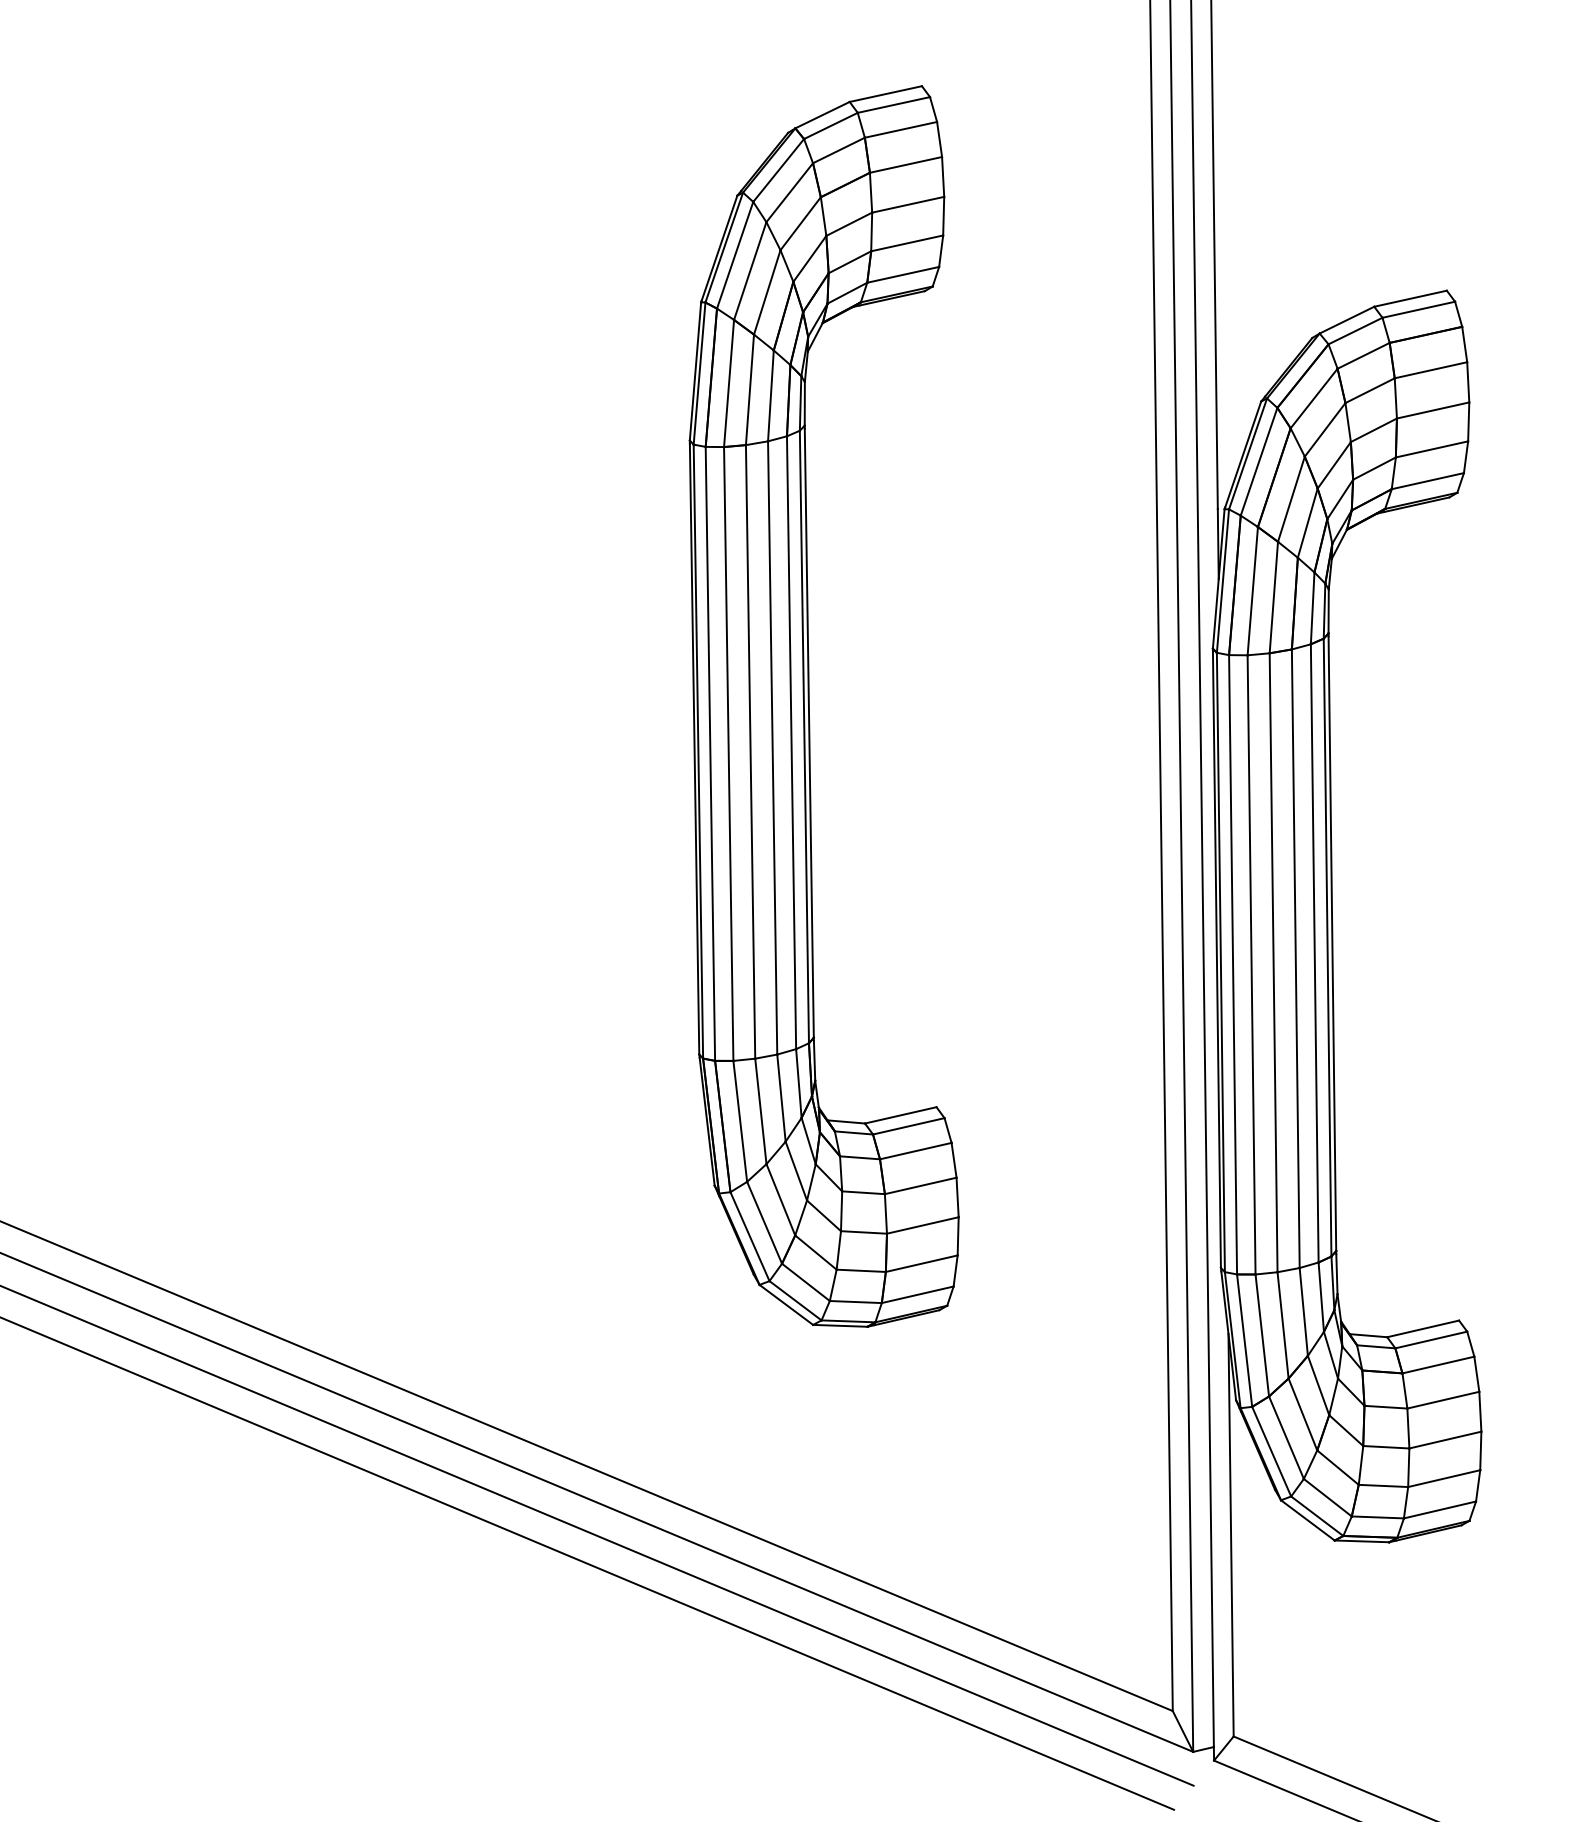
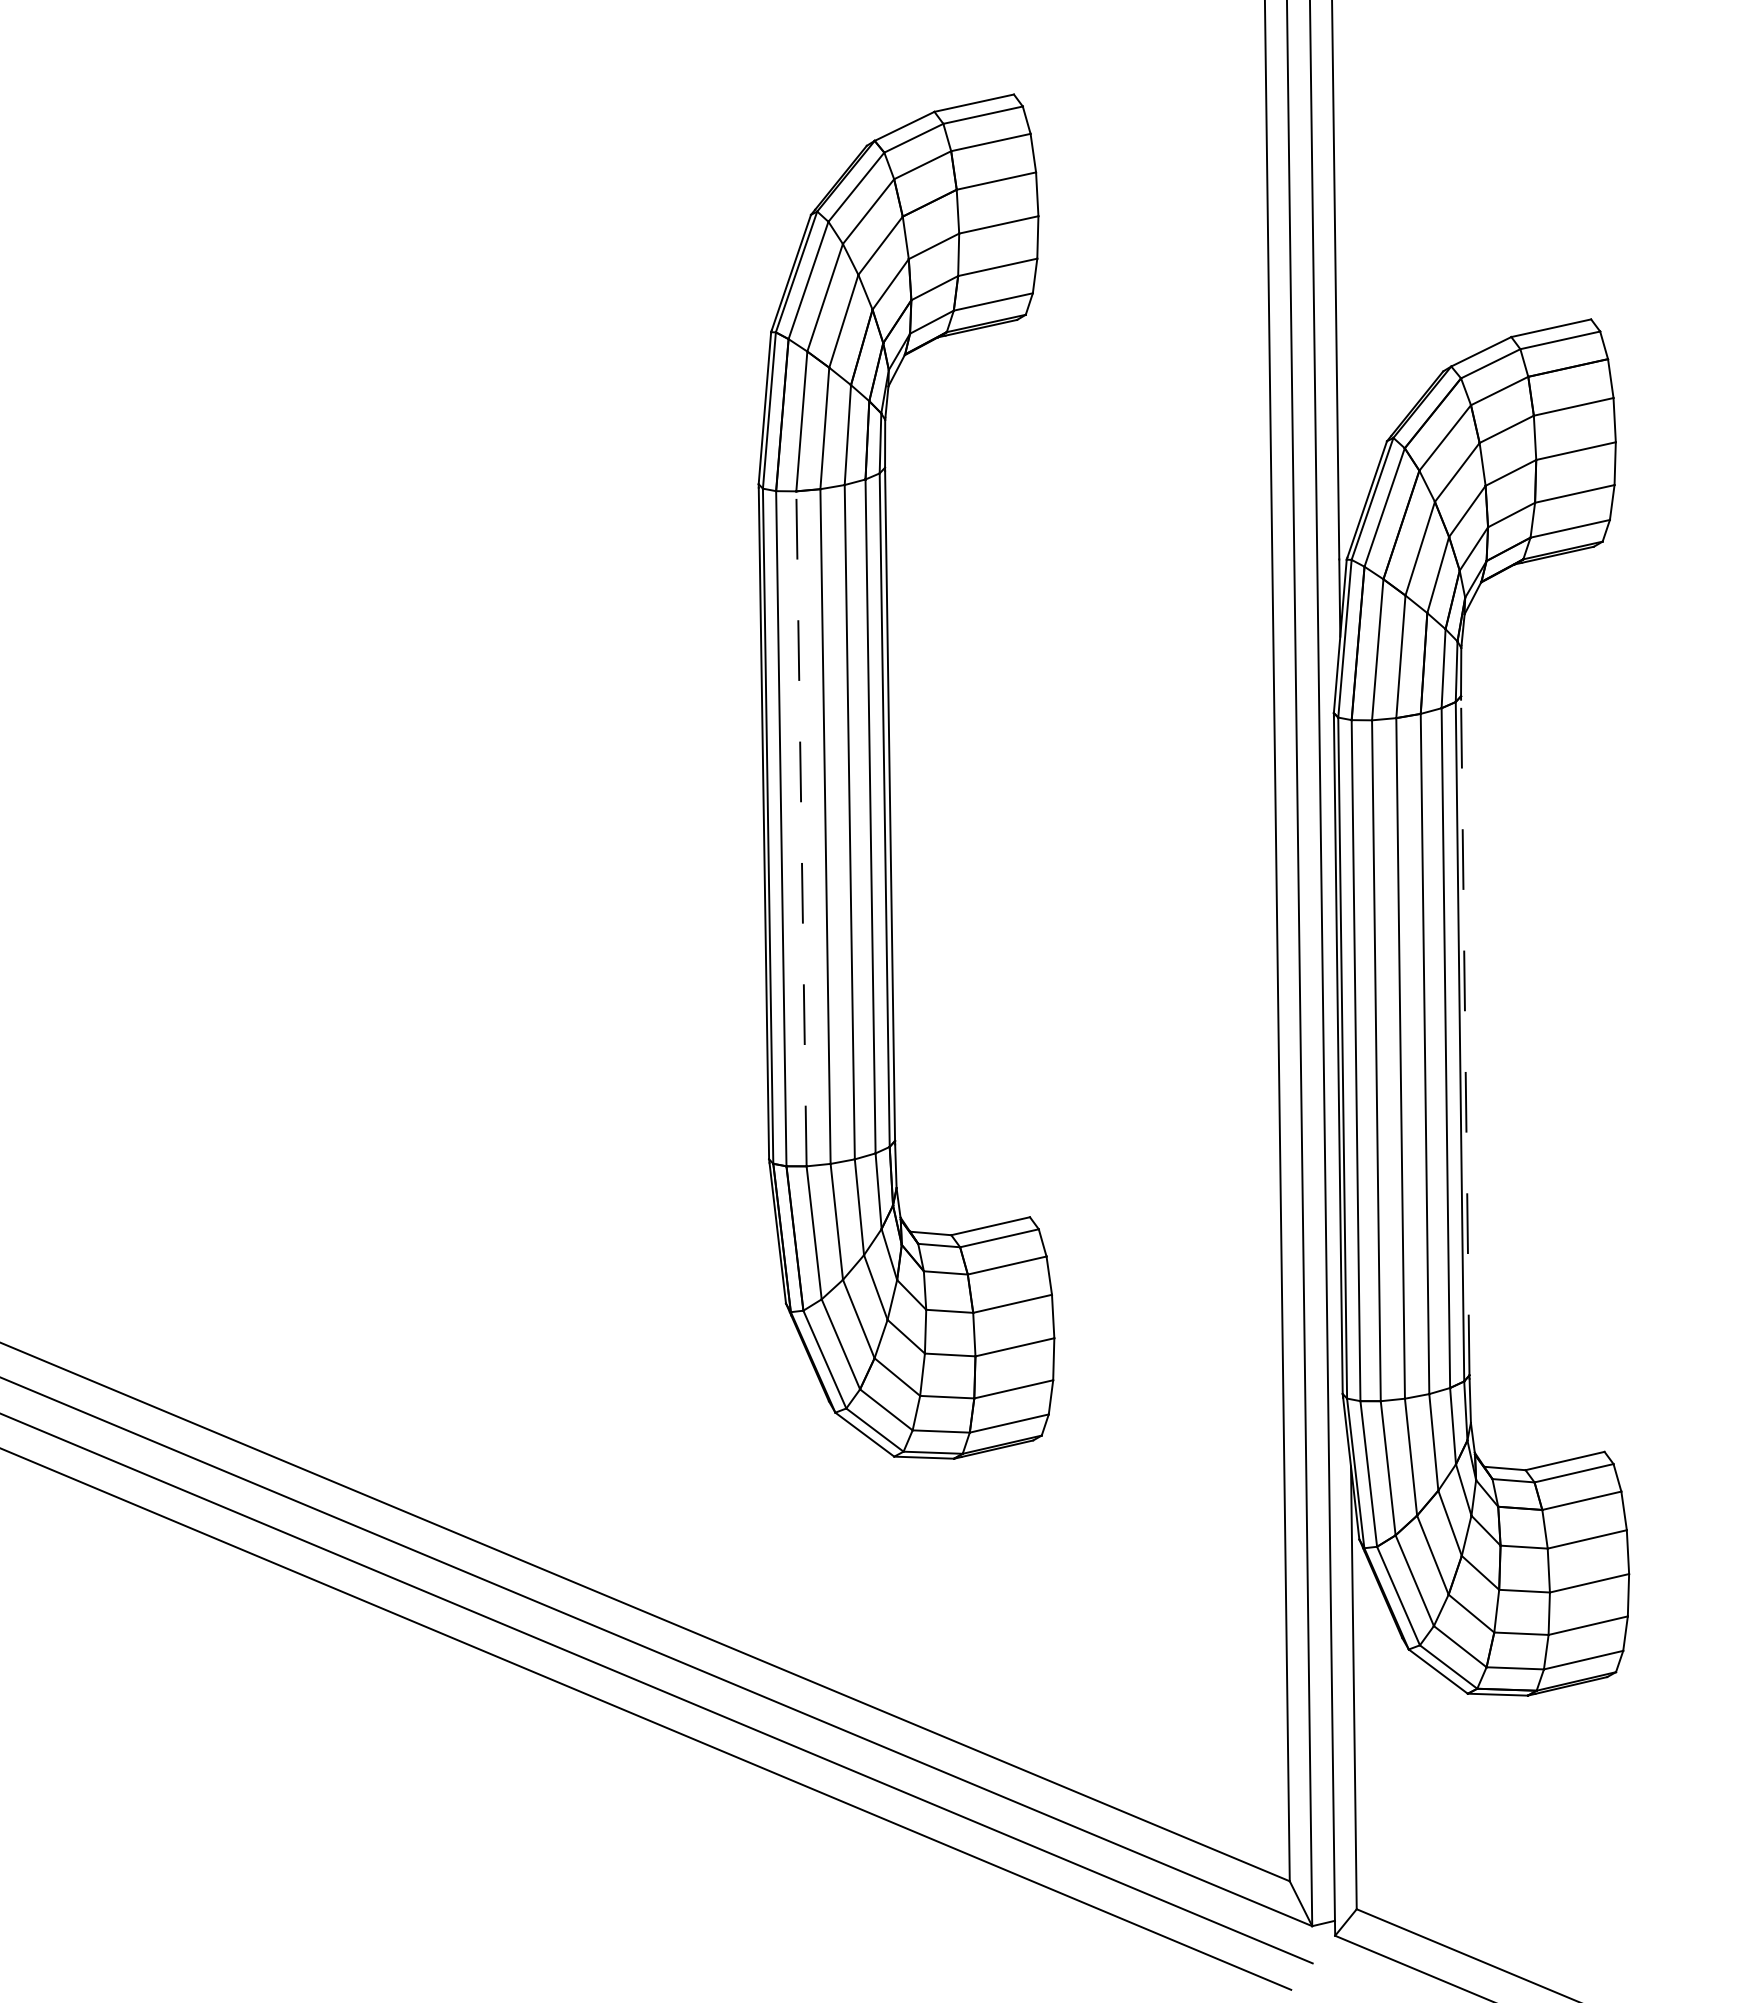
line: (728, 753) -> (801, 828), solid -> dashed
line: (1332, 943) -> (1465, 1037), solid -> dashed

